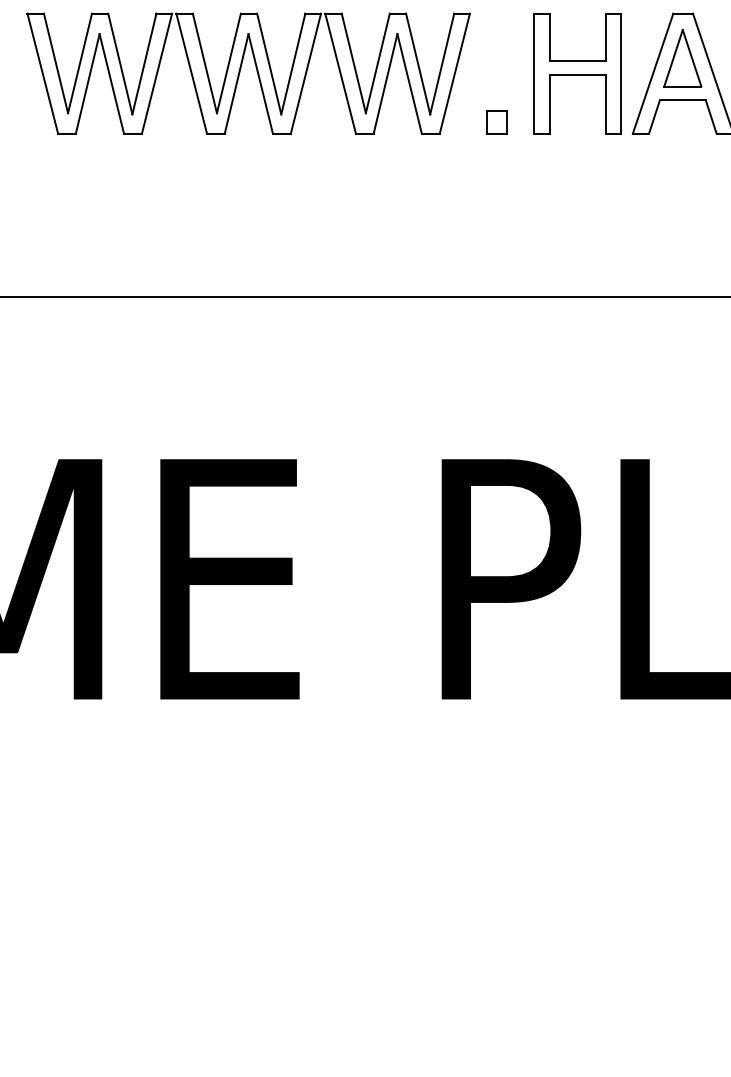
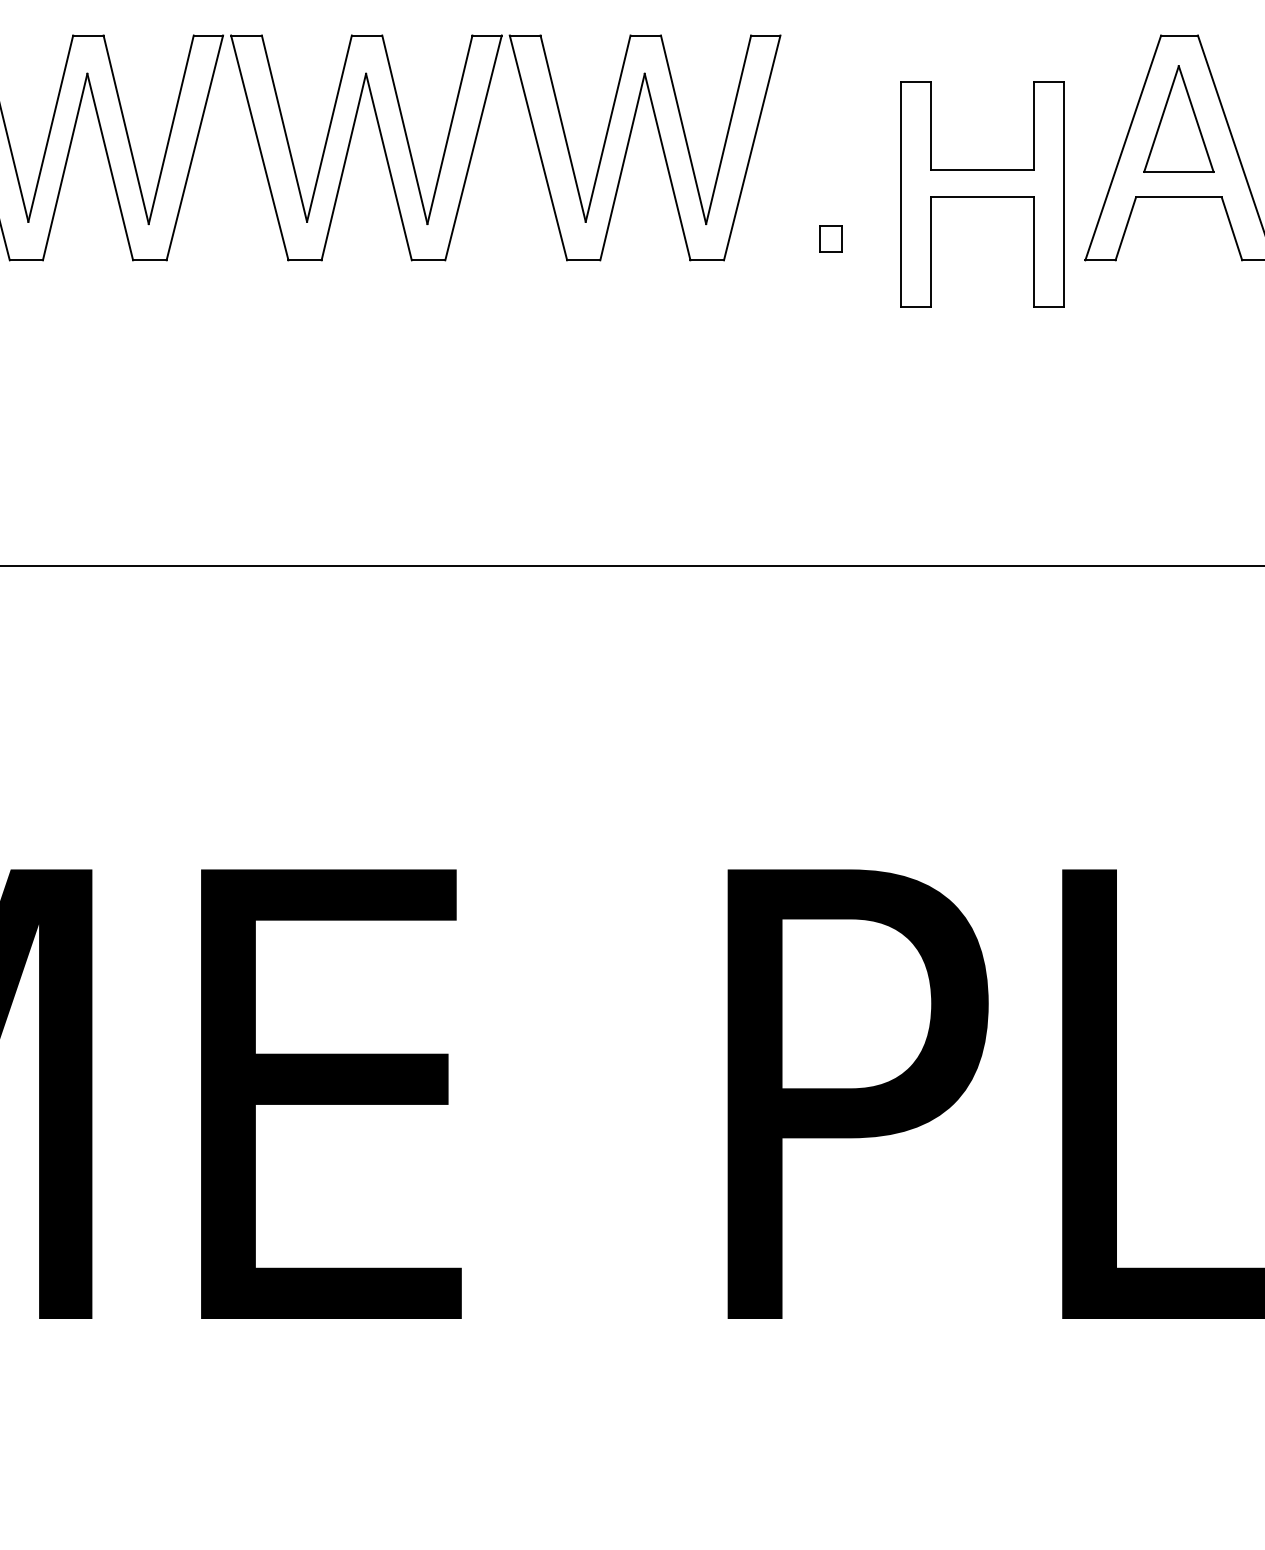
part: (577, 73) -> (981, 194), moved
part: (496, 122) -> (830, 239), size x0.6

